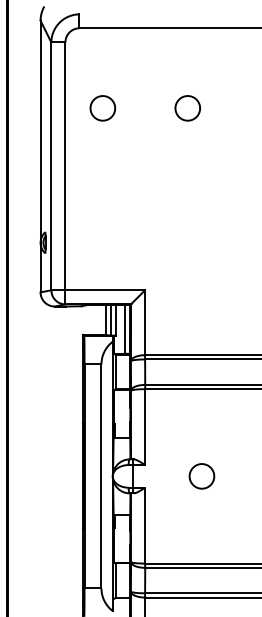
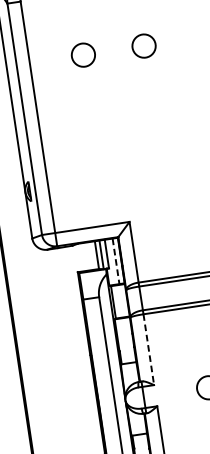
circle: (102, 108) -> (83, 55), moved
line: (124, 329) -> (115, 261), solid -> dashed
line: (145, 427) -> (149, 350), solid -> dashed

